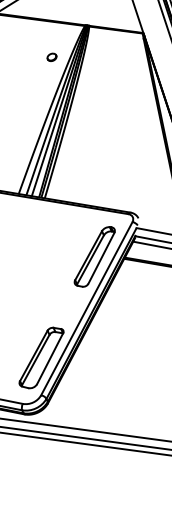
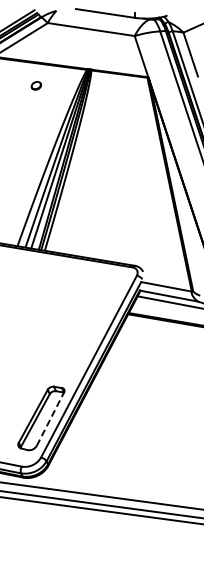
part: (51, 57) -> (35, 85), moved
part: (94, 257) -> (97, 312), removed
line: (50, 358) -> (50, 418), solid -> dashed

